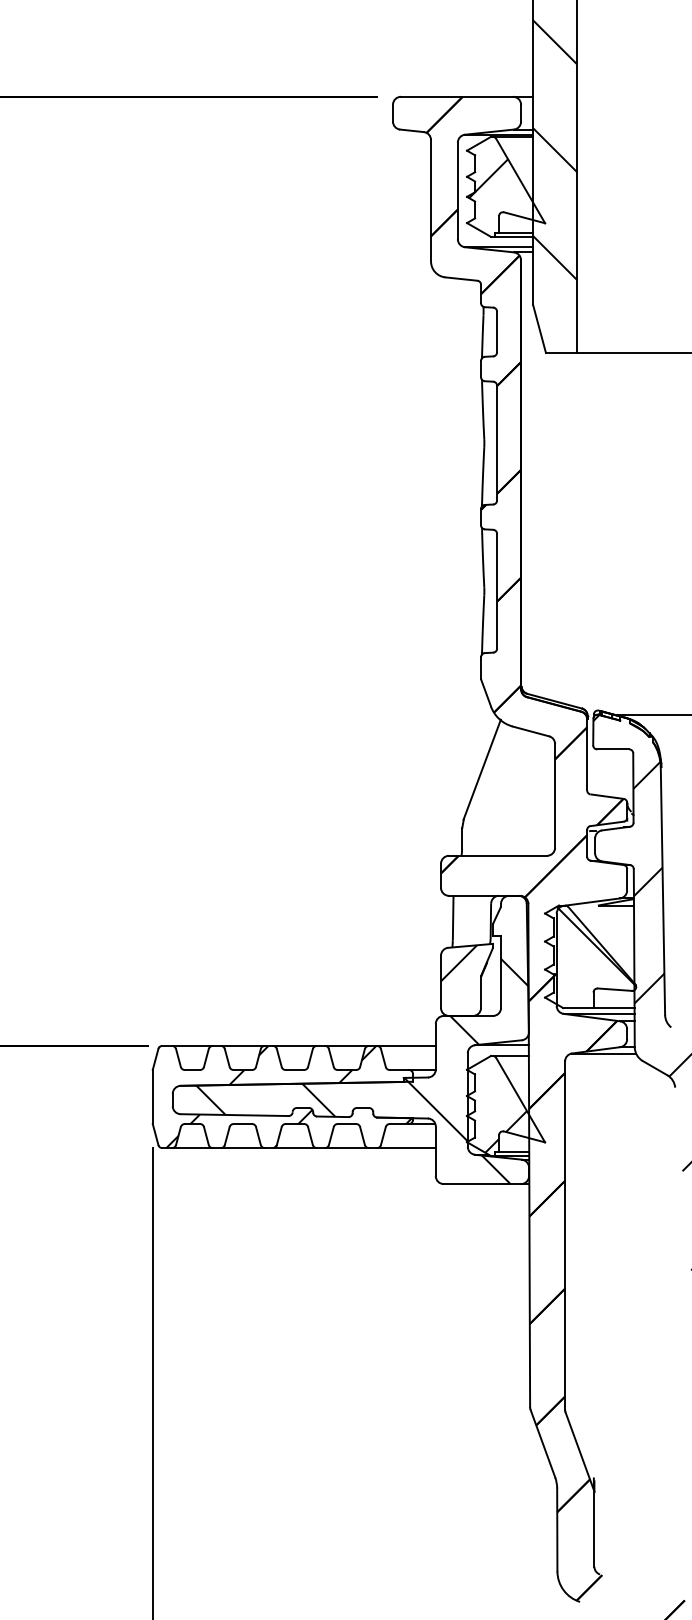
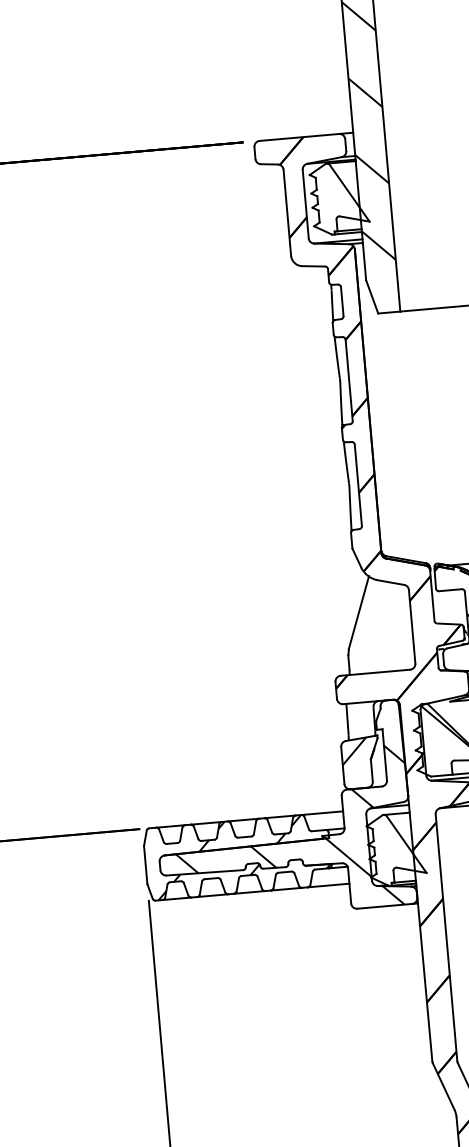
hatch: (488, 178) -> (326, 193), removed
hatch: (506, 1131) -> (398, 867), removed

